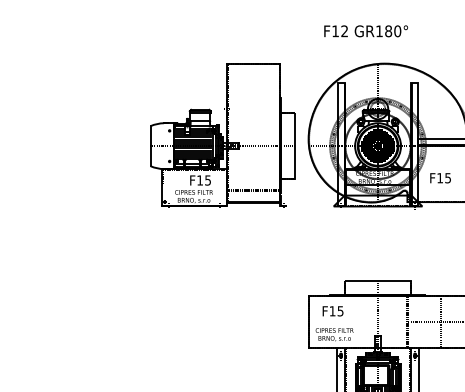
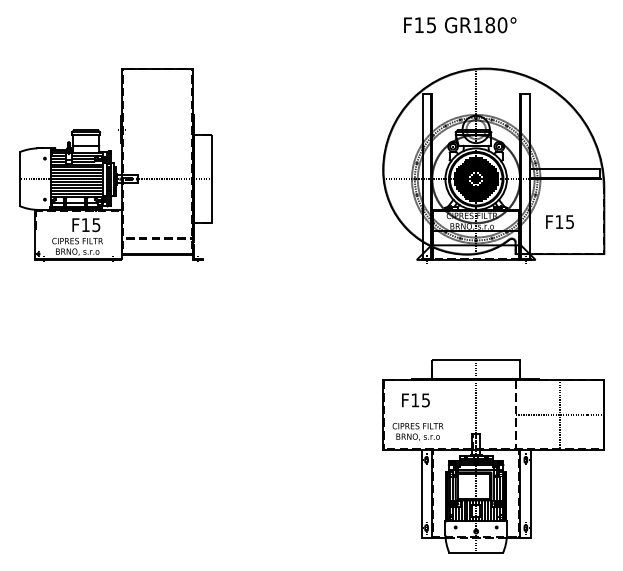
text: (344, 31) -> (431, 25), F12 -> F15
part: (222, 135) -> (115, 164), moved

